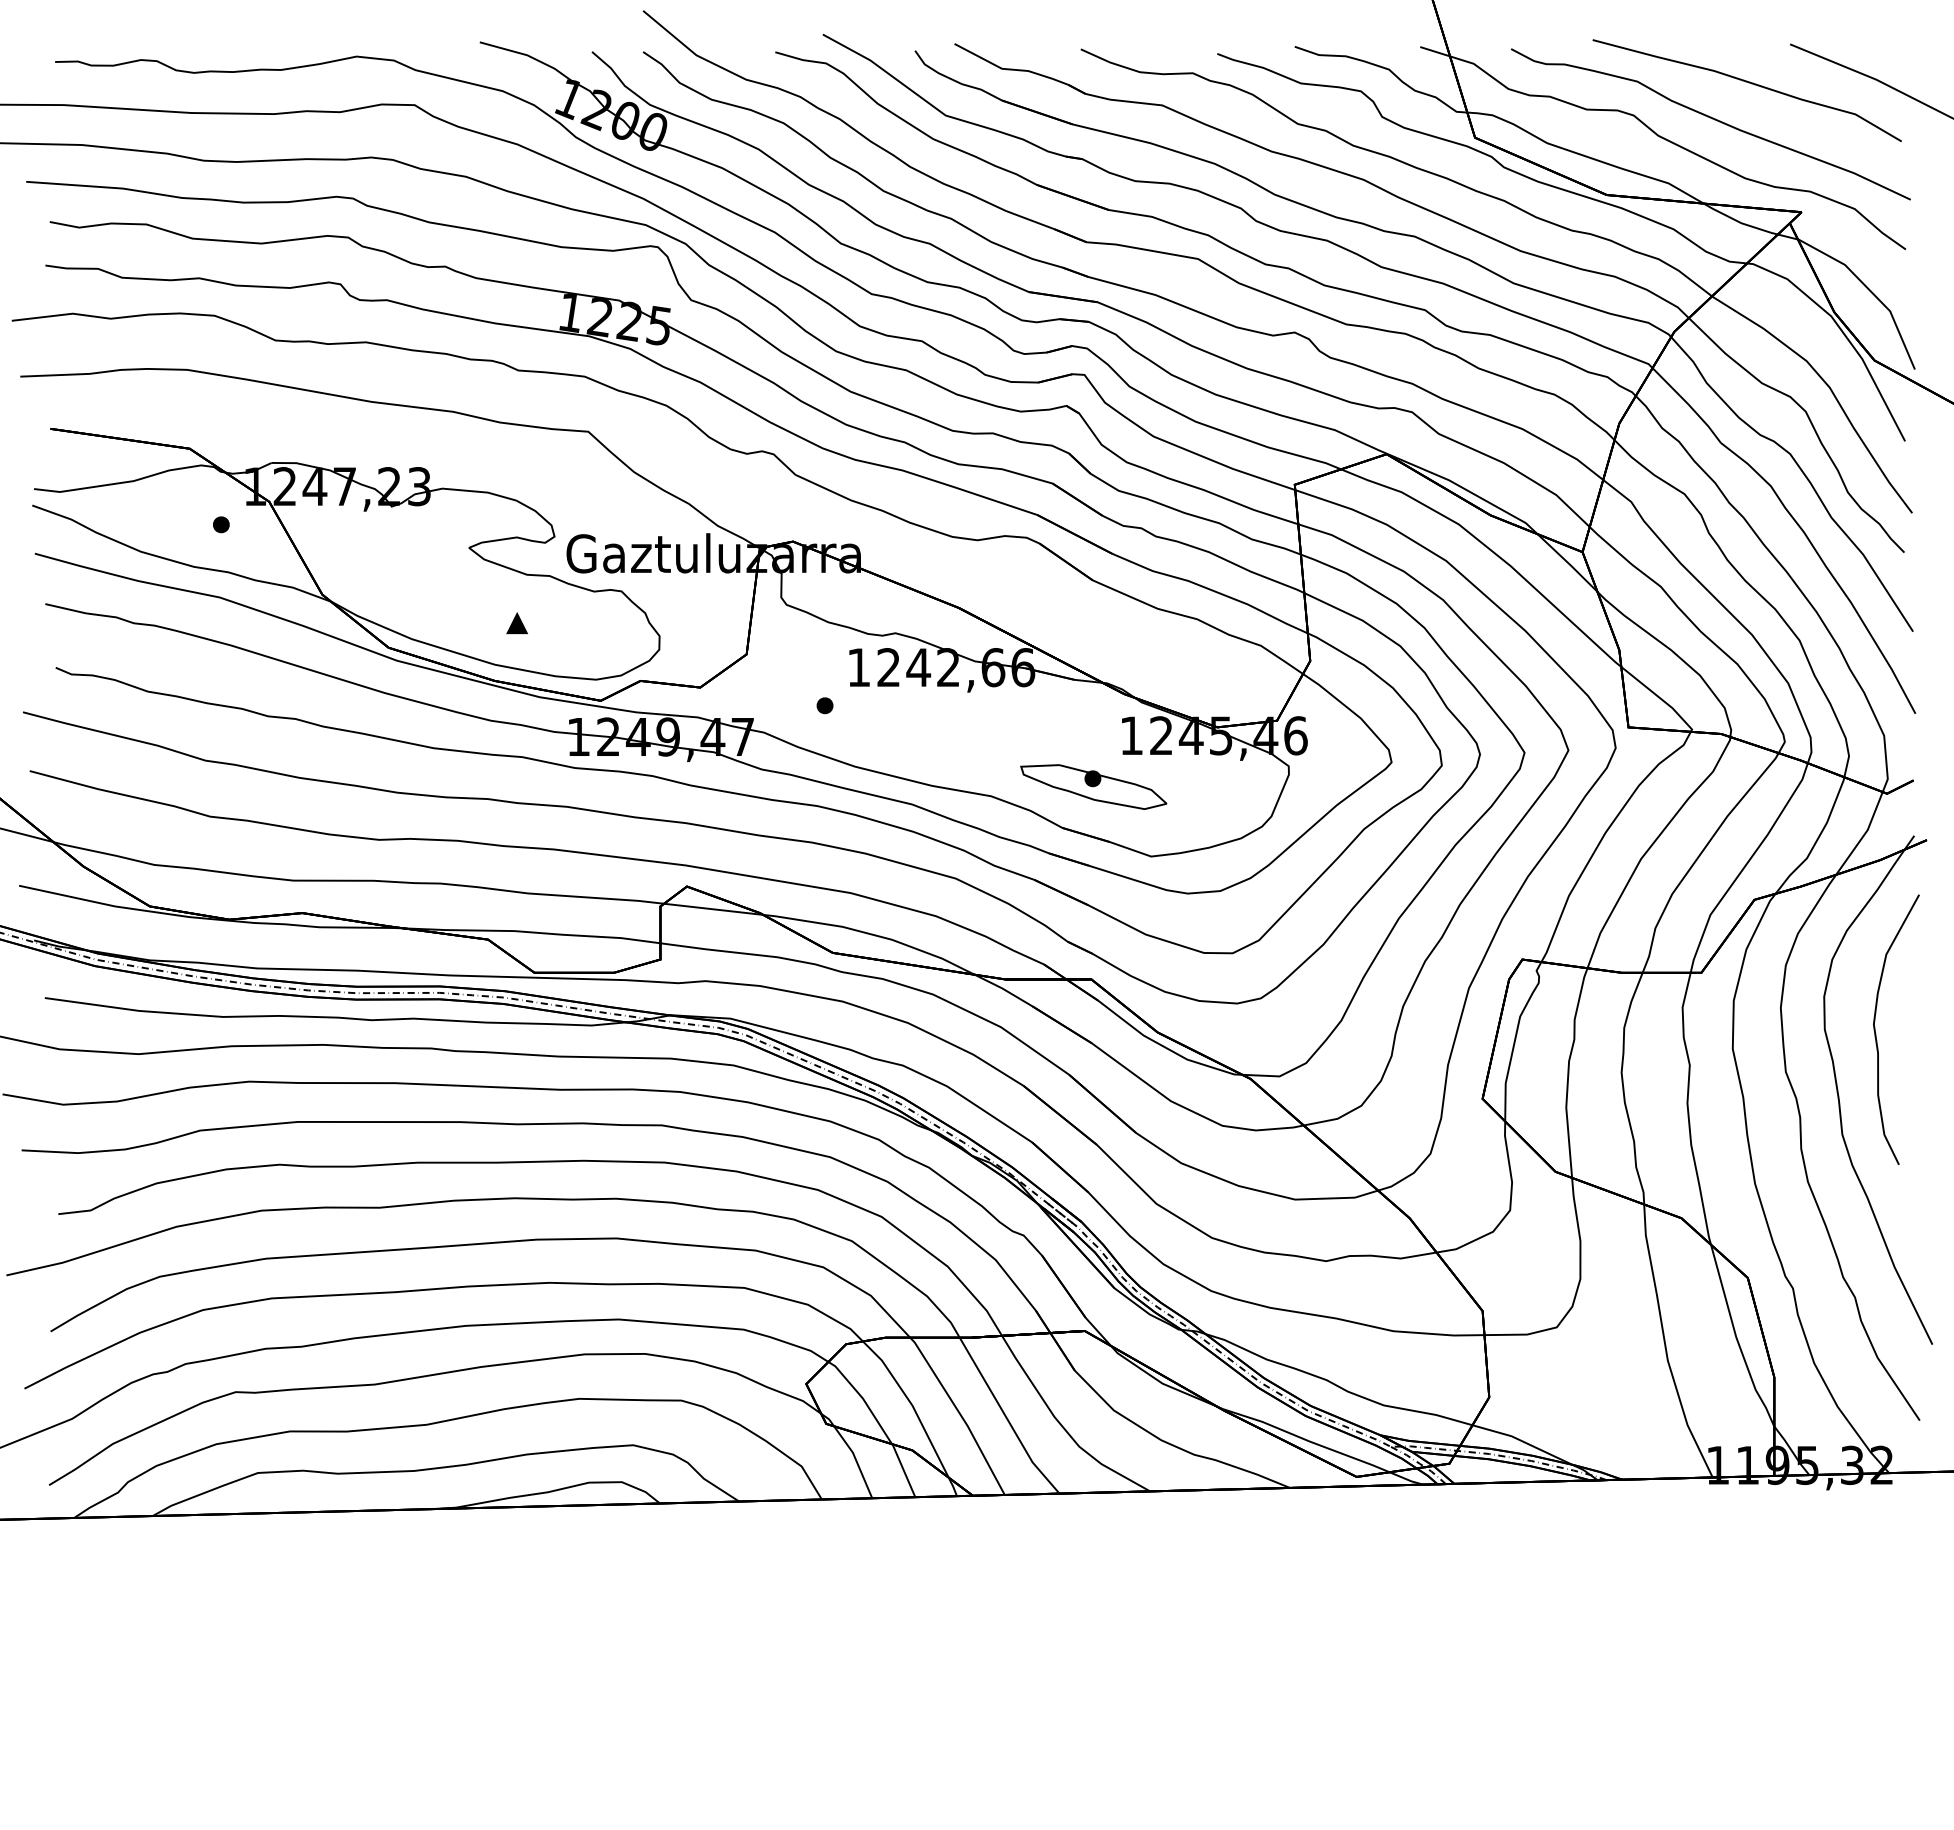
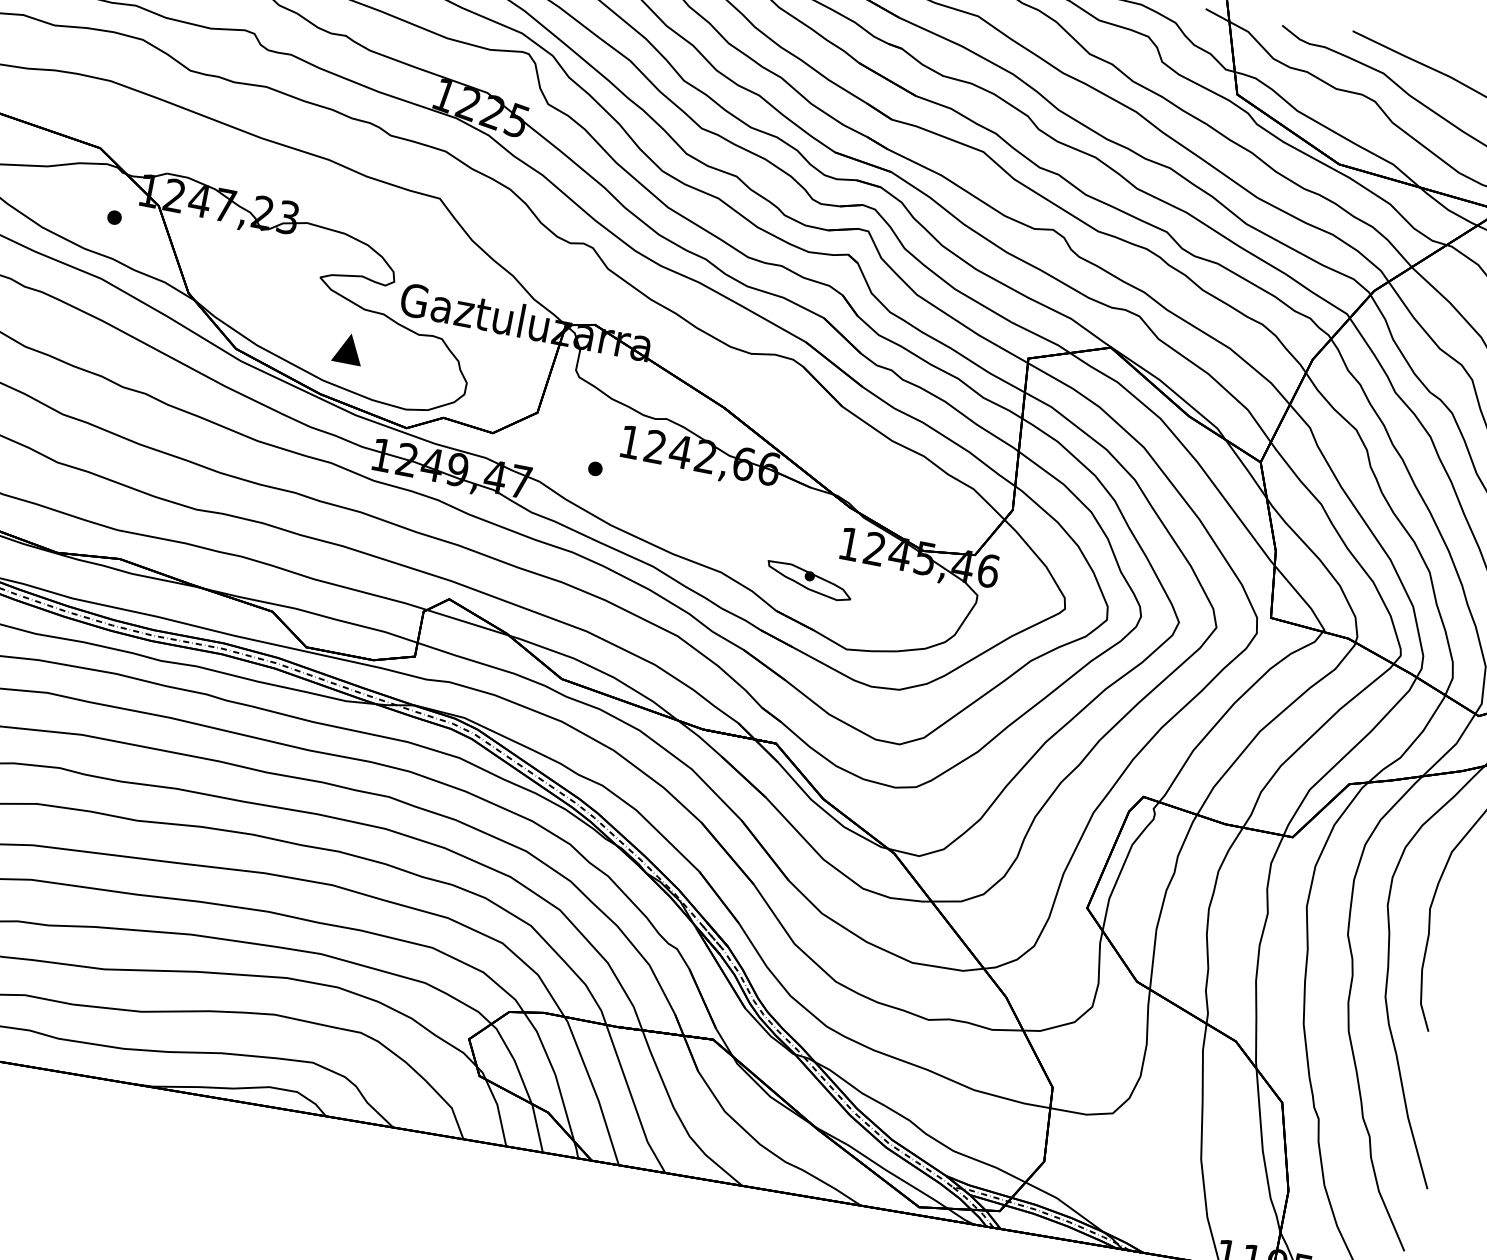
part: (516, 623) -> (347, 349), size x1.6
part: (1093, 786) -> (809, 580), size x0.7

